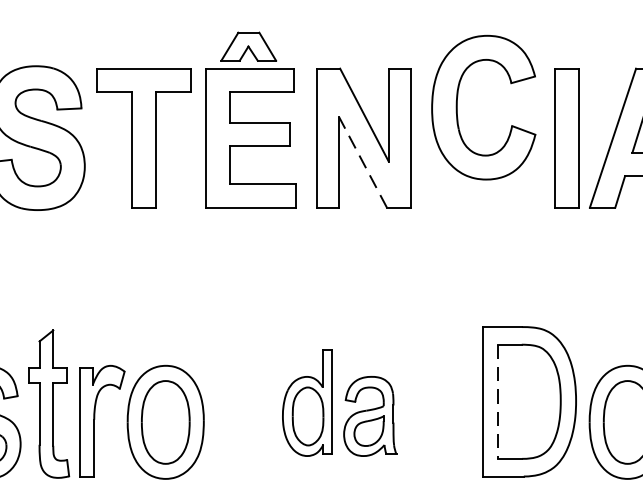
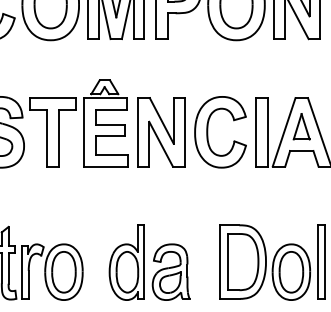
part: (459, 108) -> (208, 132), moved
line: (361, 160) -> (160, 143), dashed -> solid
part: (339, 402) -> (149, 262), size x1.43
line: (497, 402) -> (227, 262), dashed -> solid

